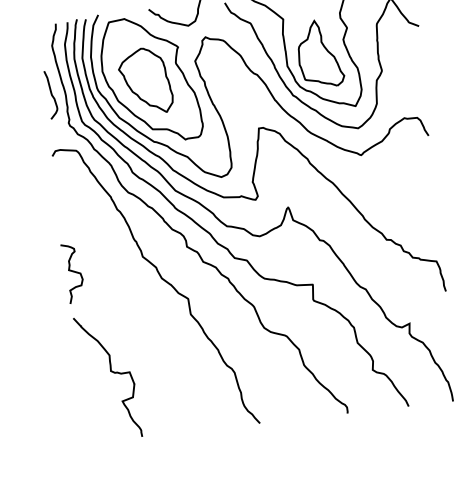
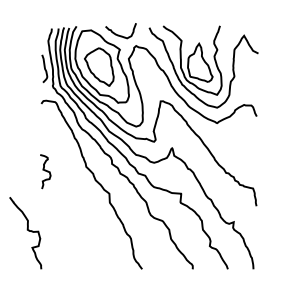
curve: (110, 372) -> (27, 230), moved

